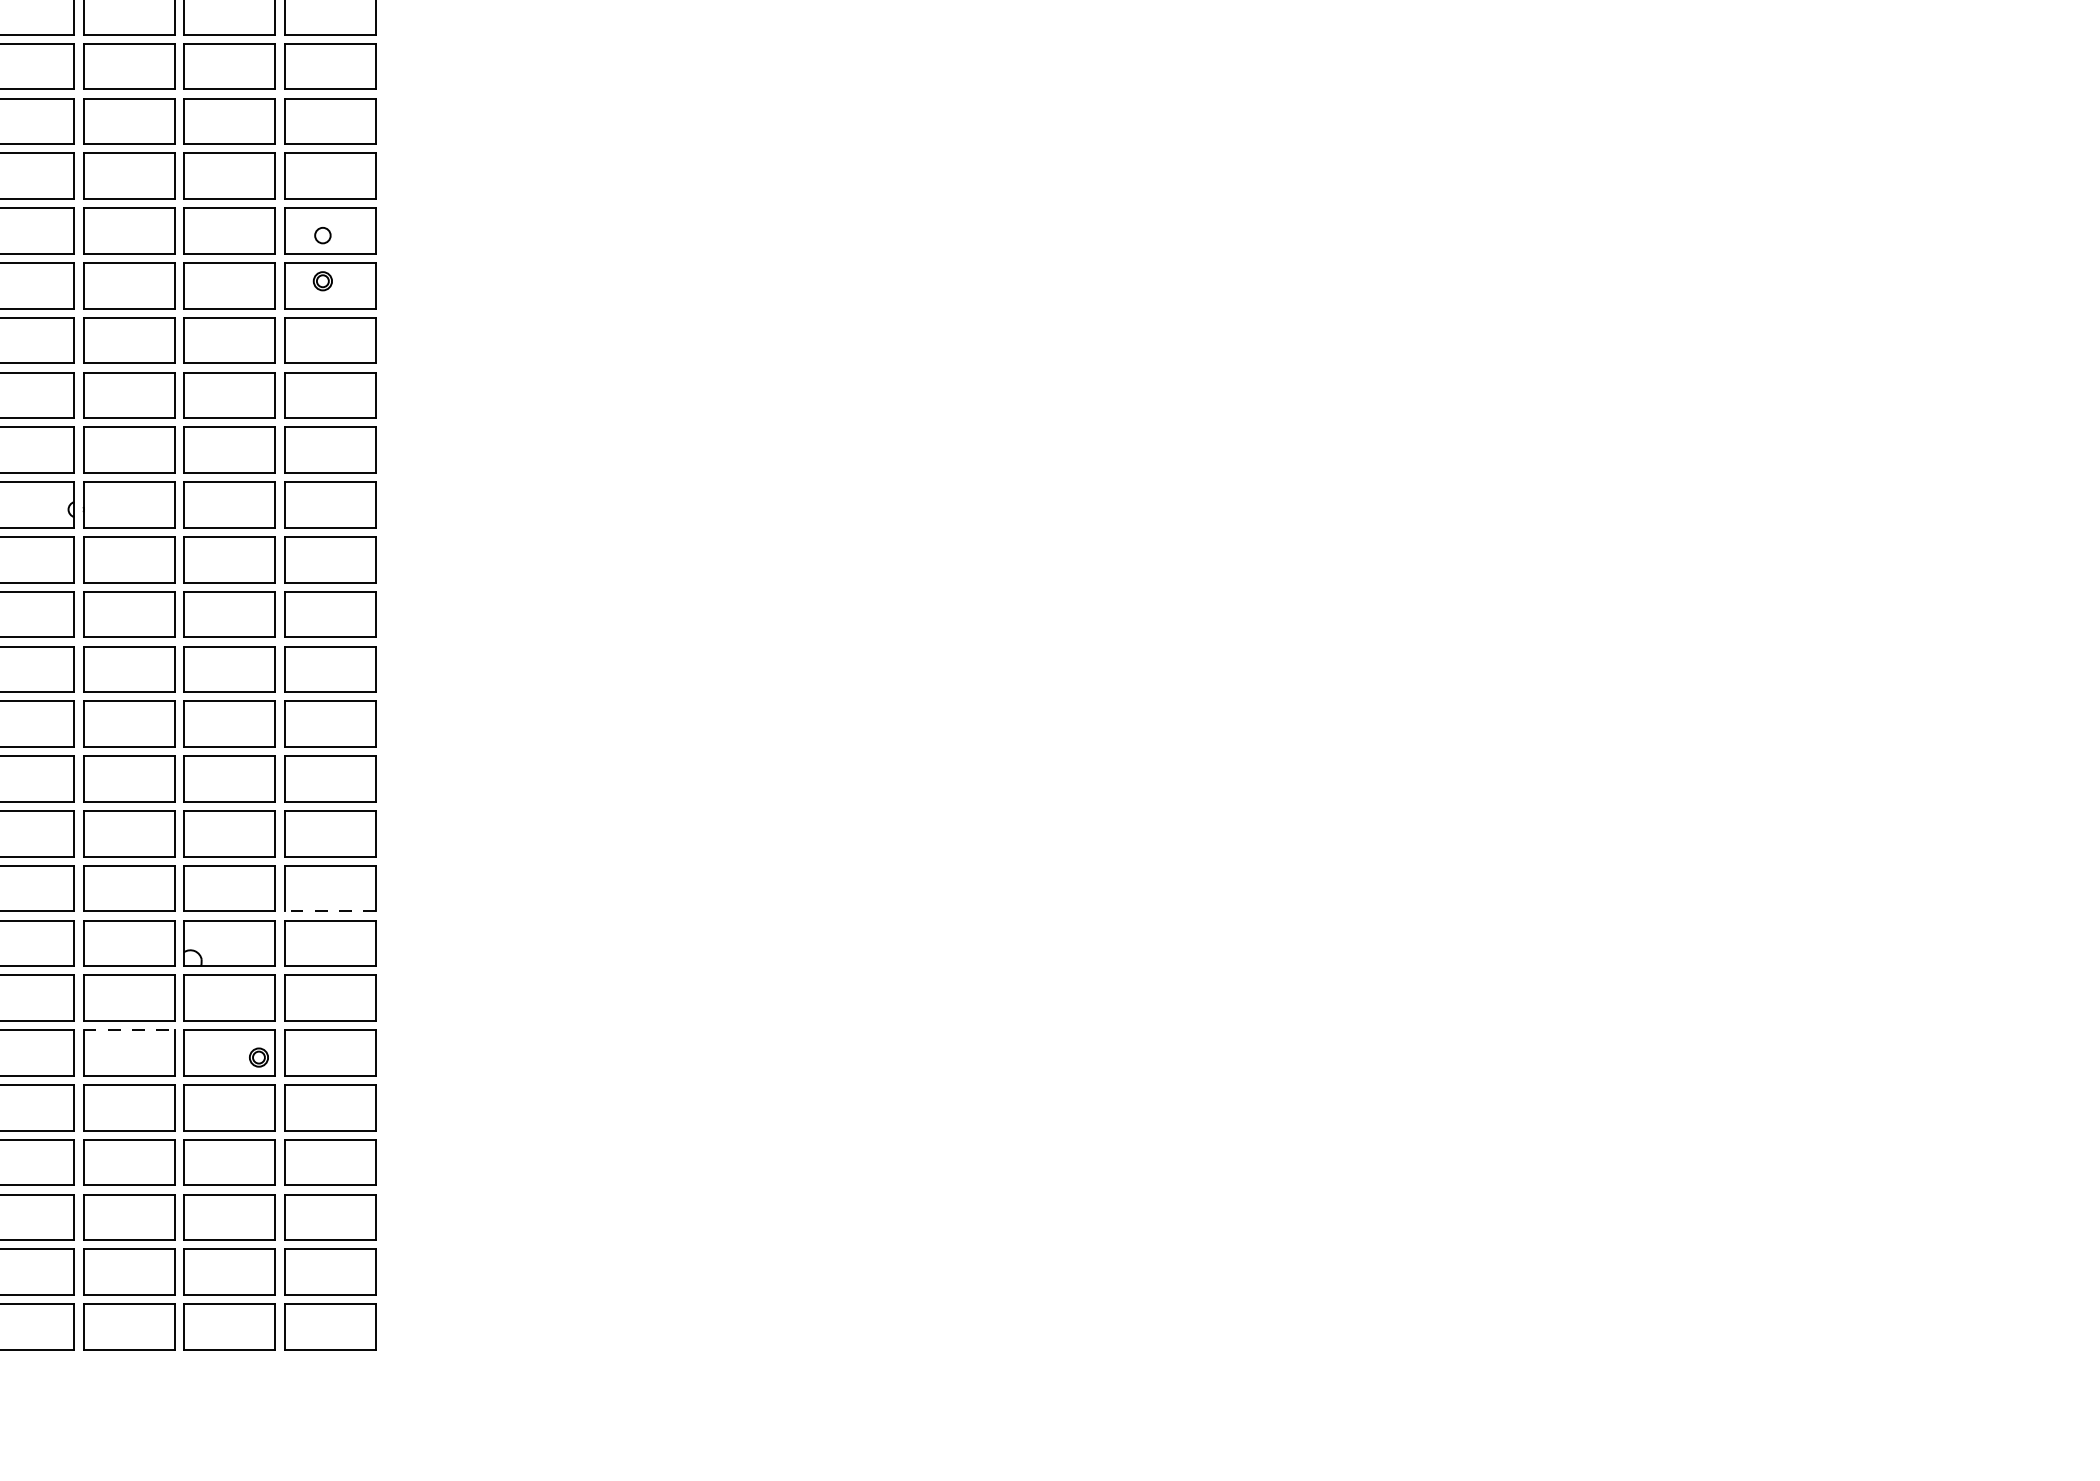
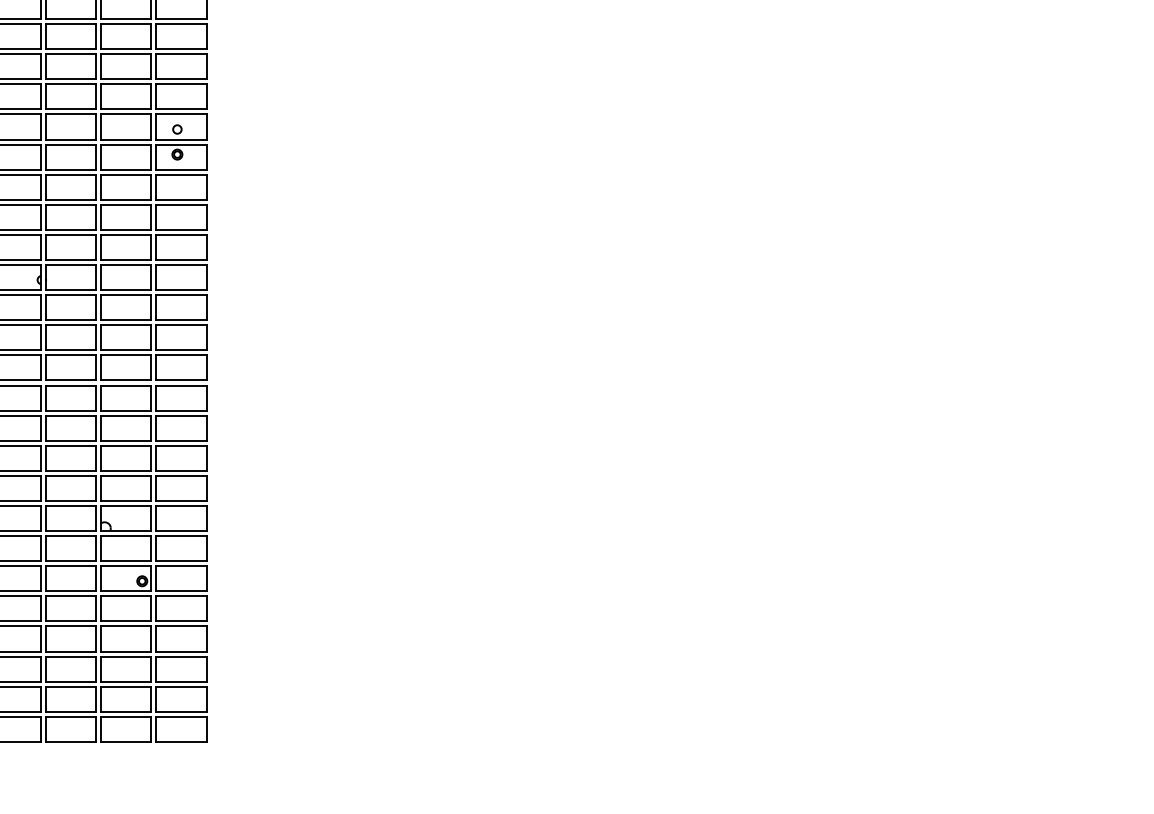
line: (328, 910) -> (180, 500), dashed -> solid
line: (130, 1030) -> (71, 566), dashed -> solid

